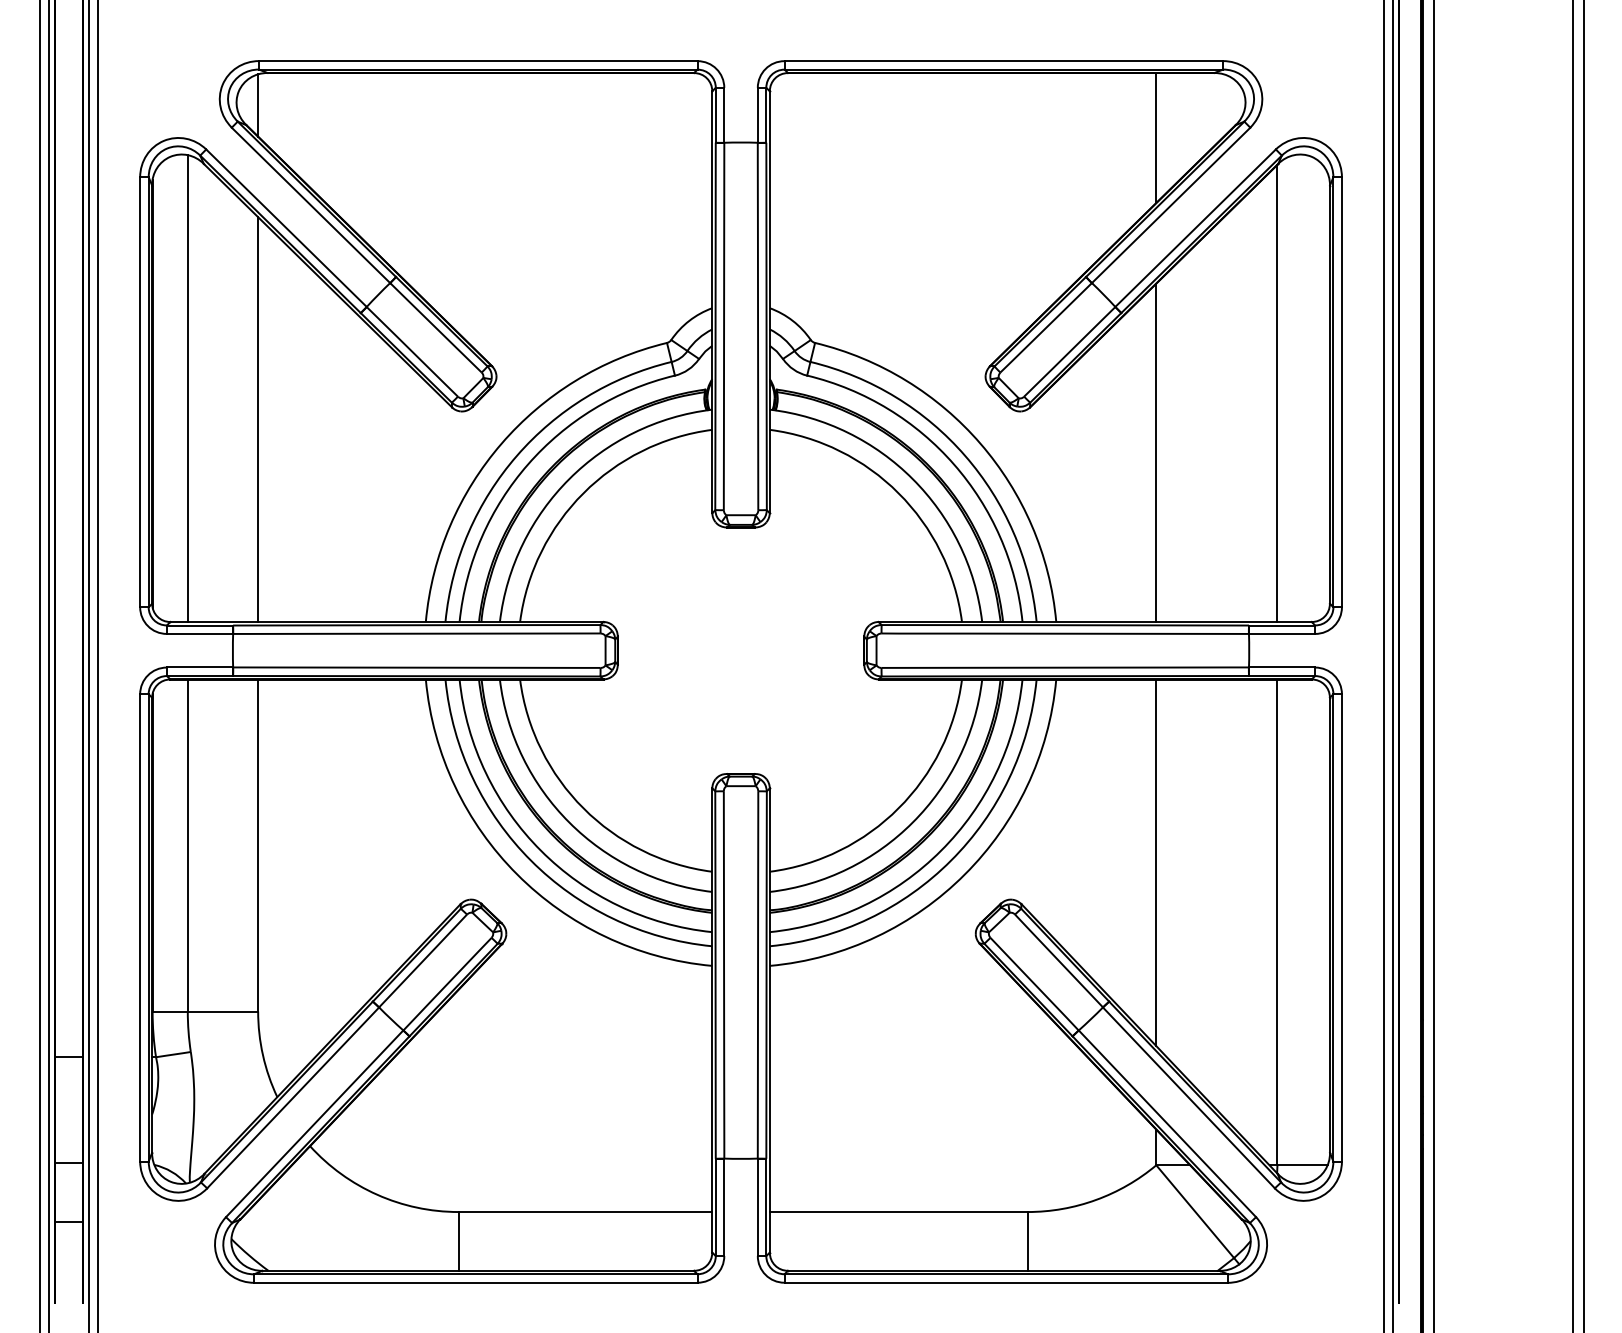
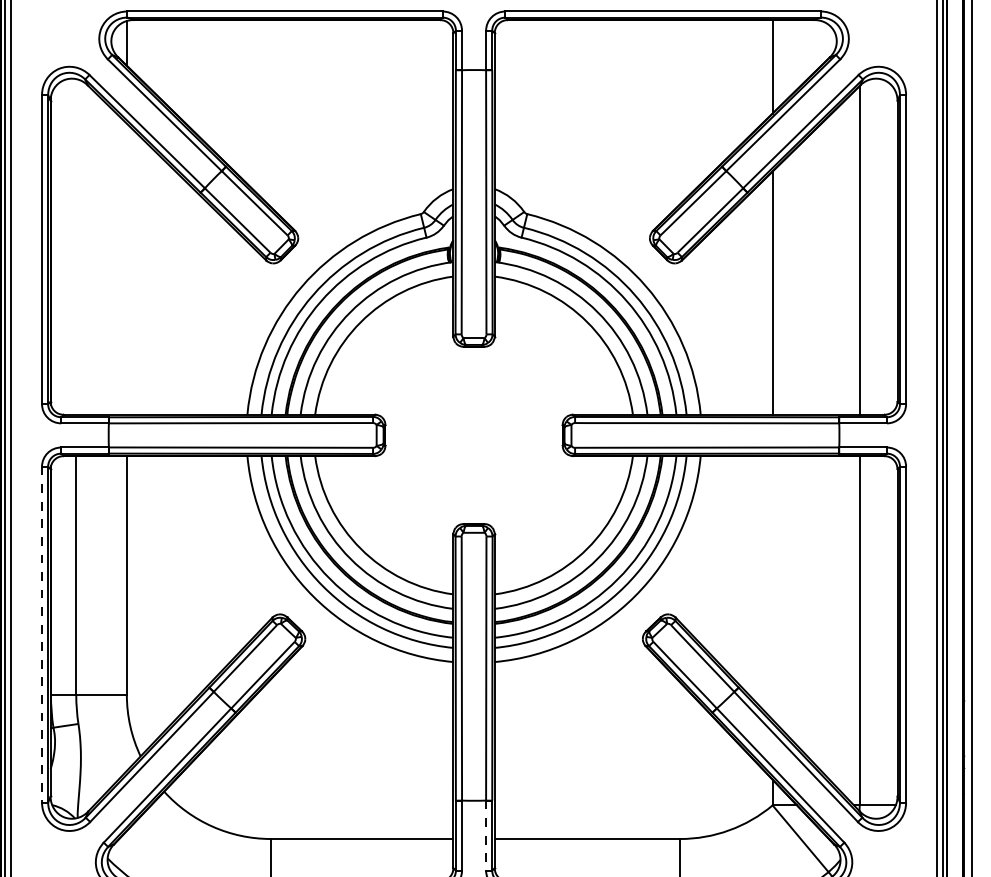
line: (187, 388) -> (76, 246), removed
line: (258, 419) -> (127, 269), removed
line: (1156, 862) -> (772, 587), removed
line: (140, 927) -> (42, 634), solid -> dashed
line: (757, 1207) -> (485, 835), solid -> dashed

